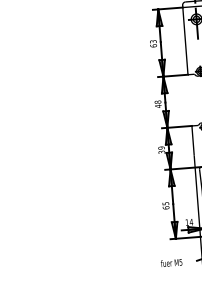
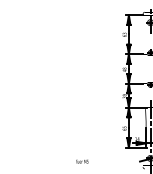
text: (171, 262) -> (82, 161), moved

